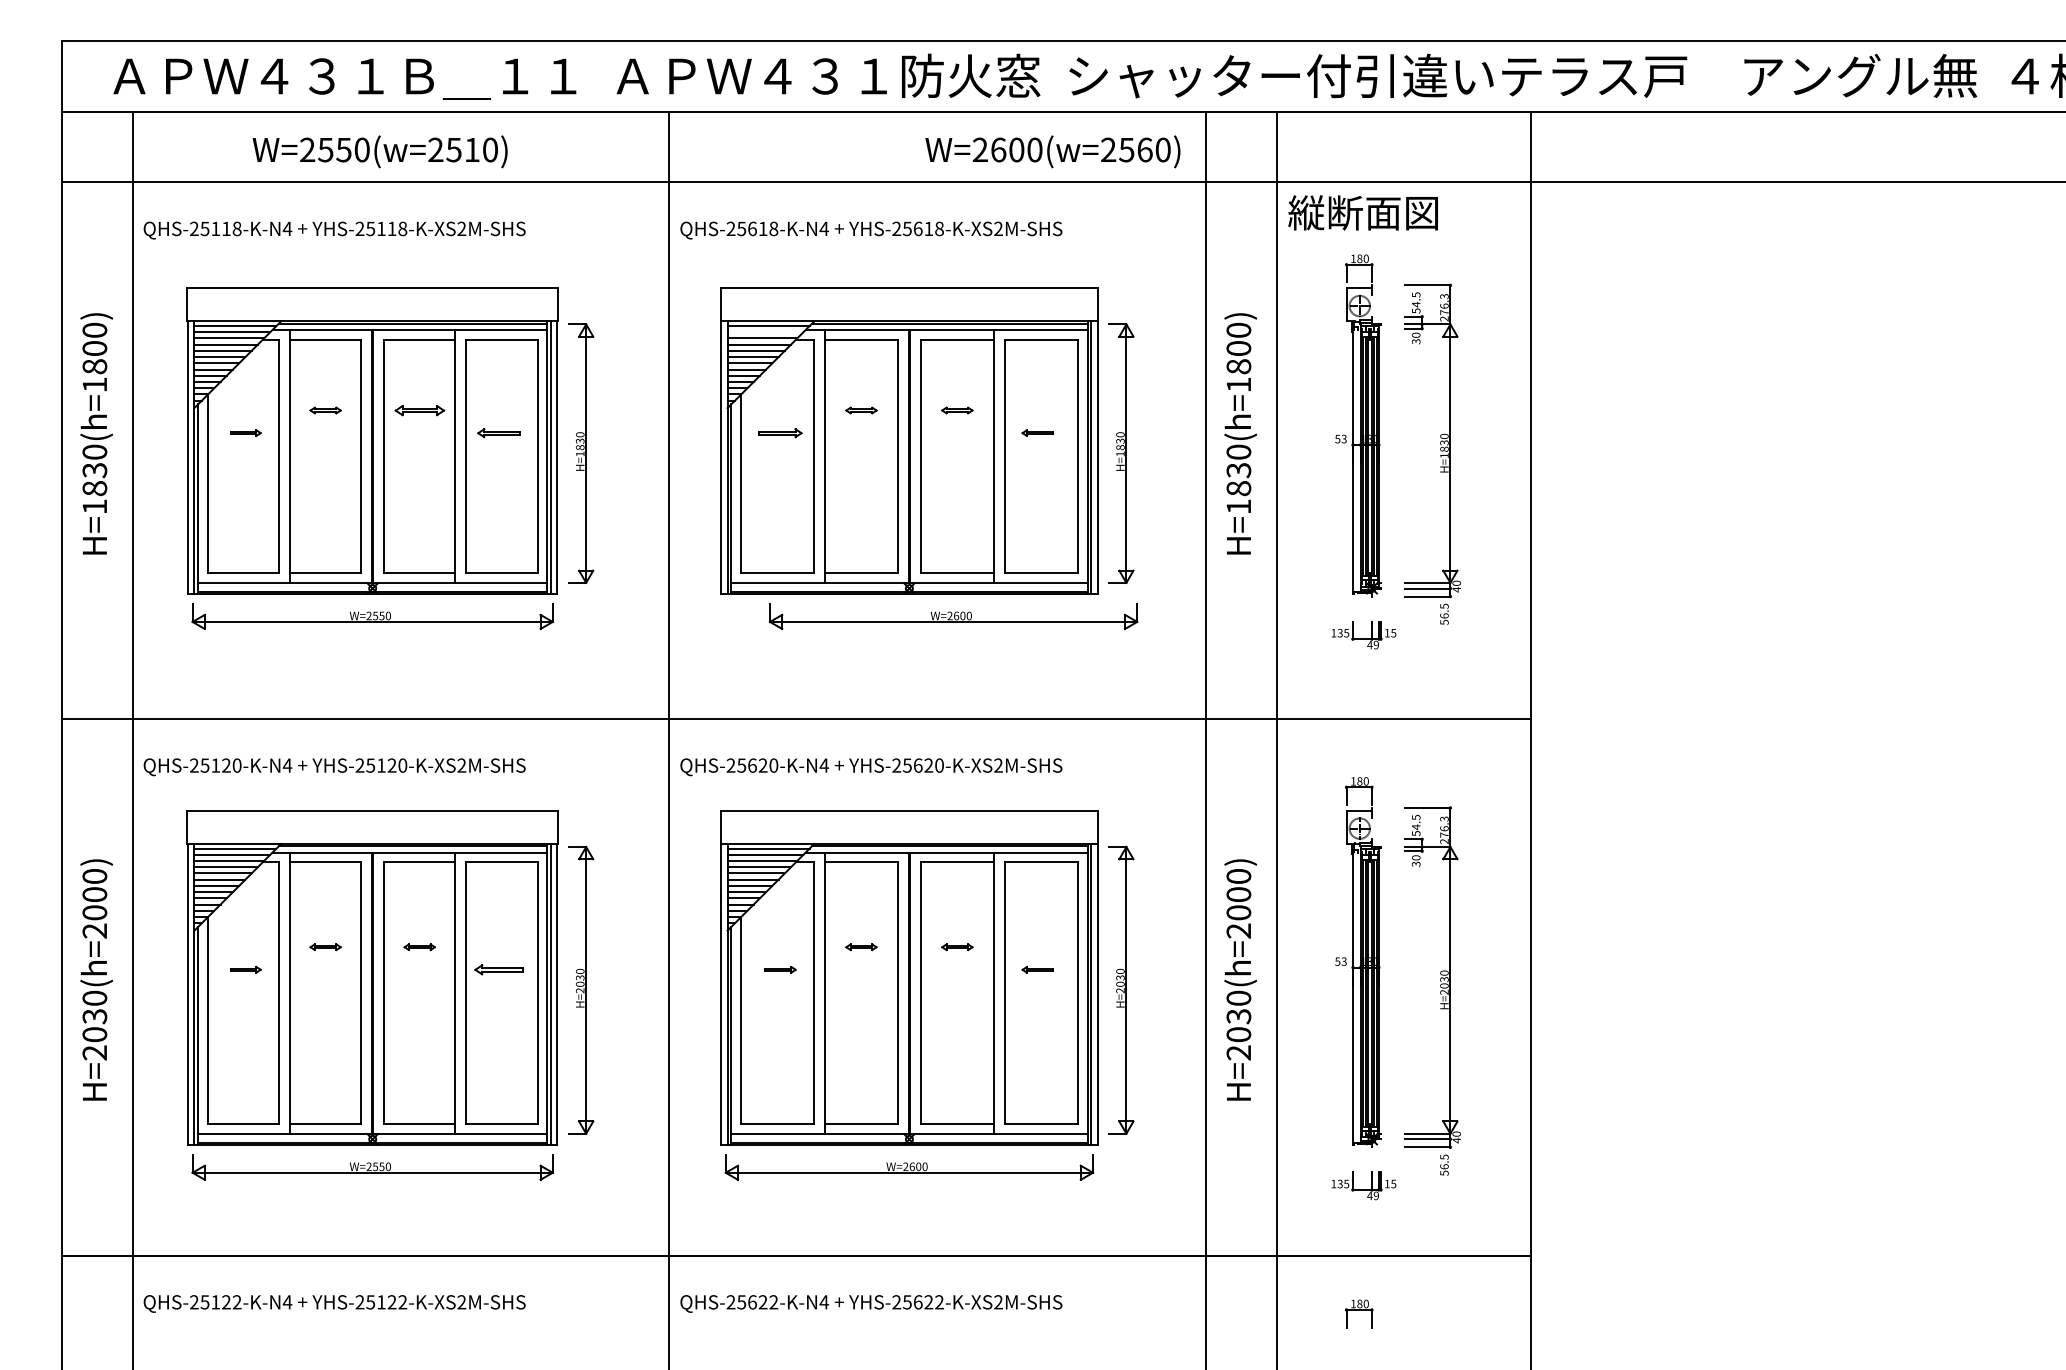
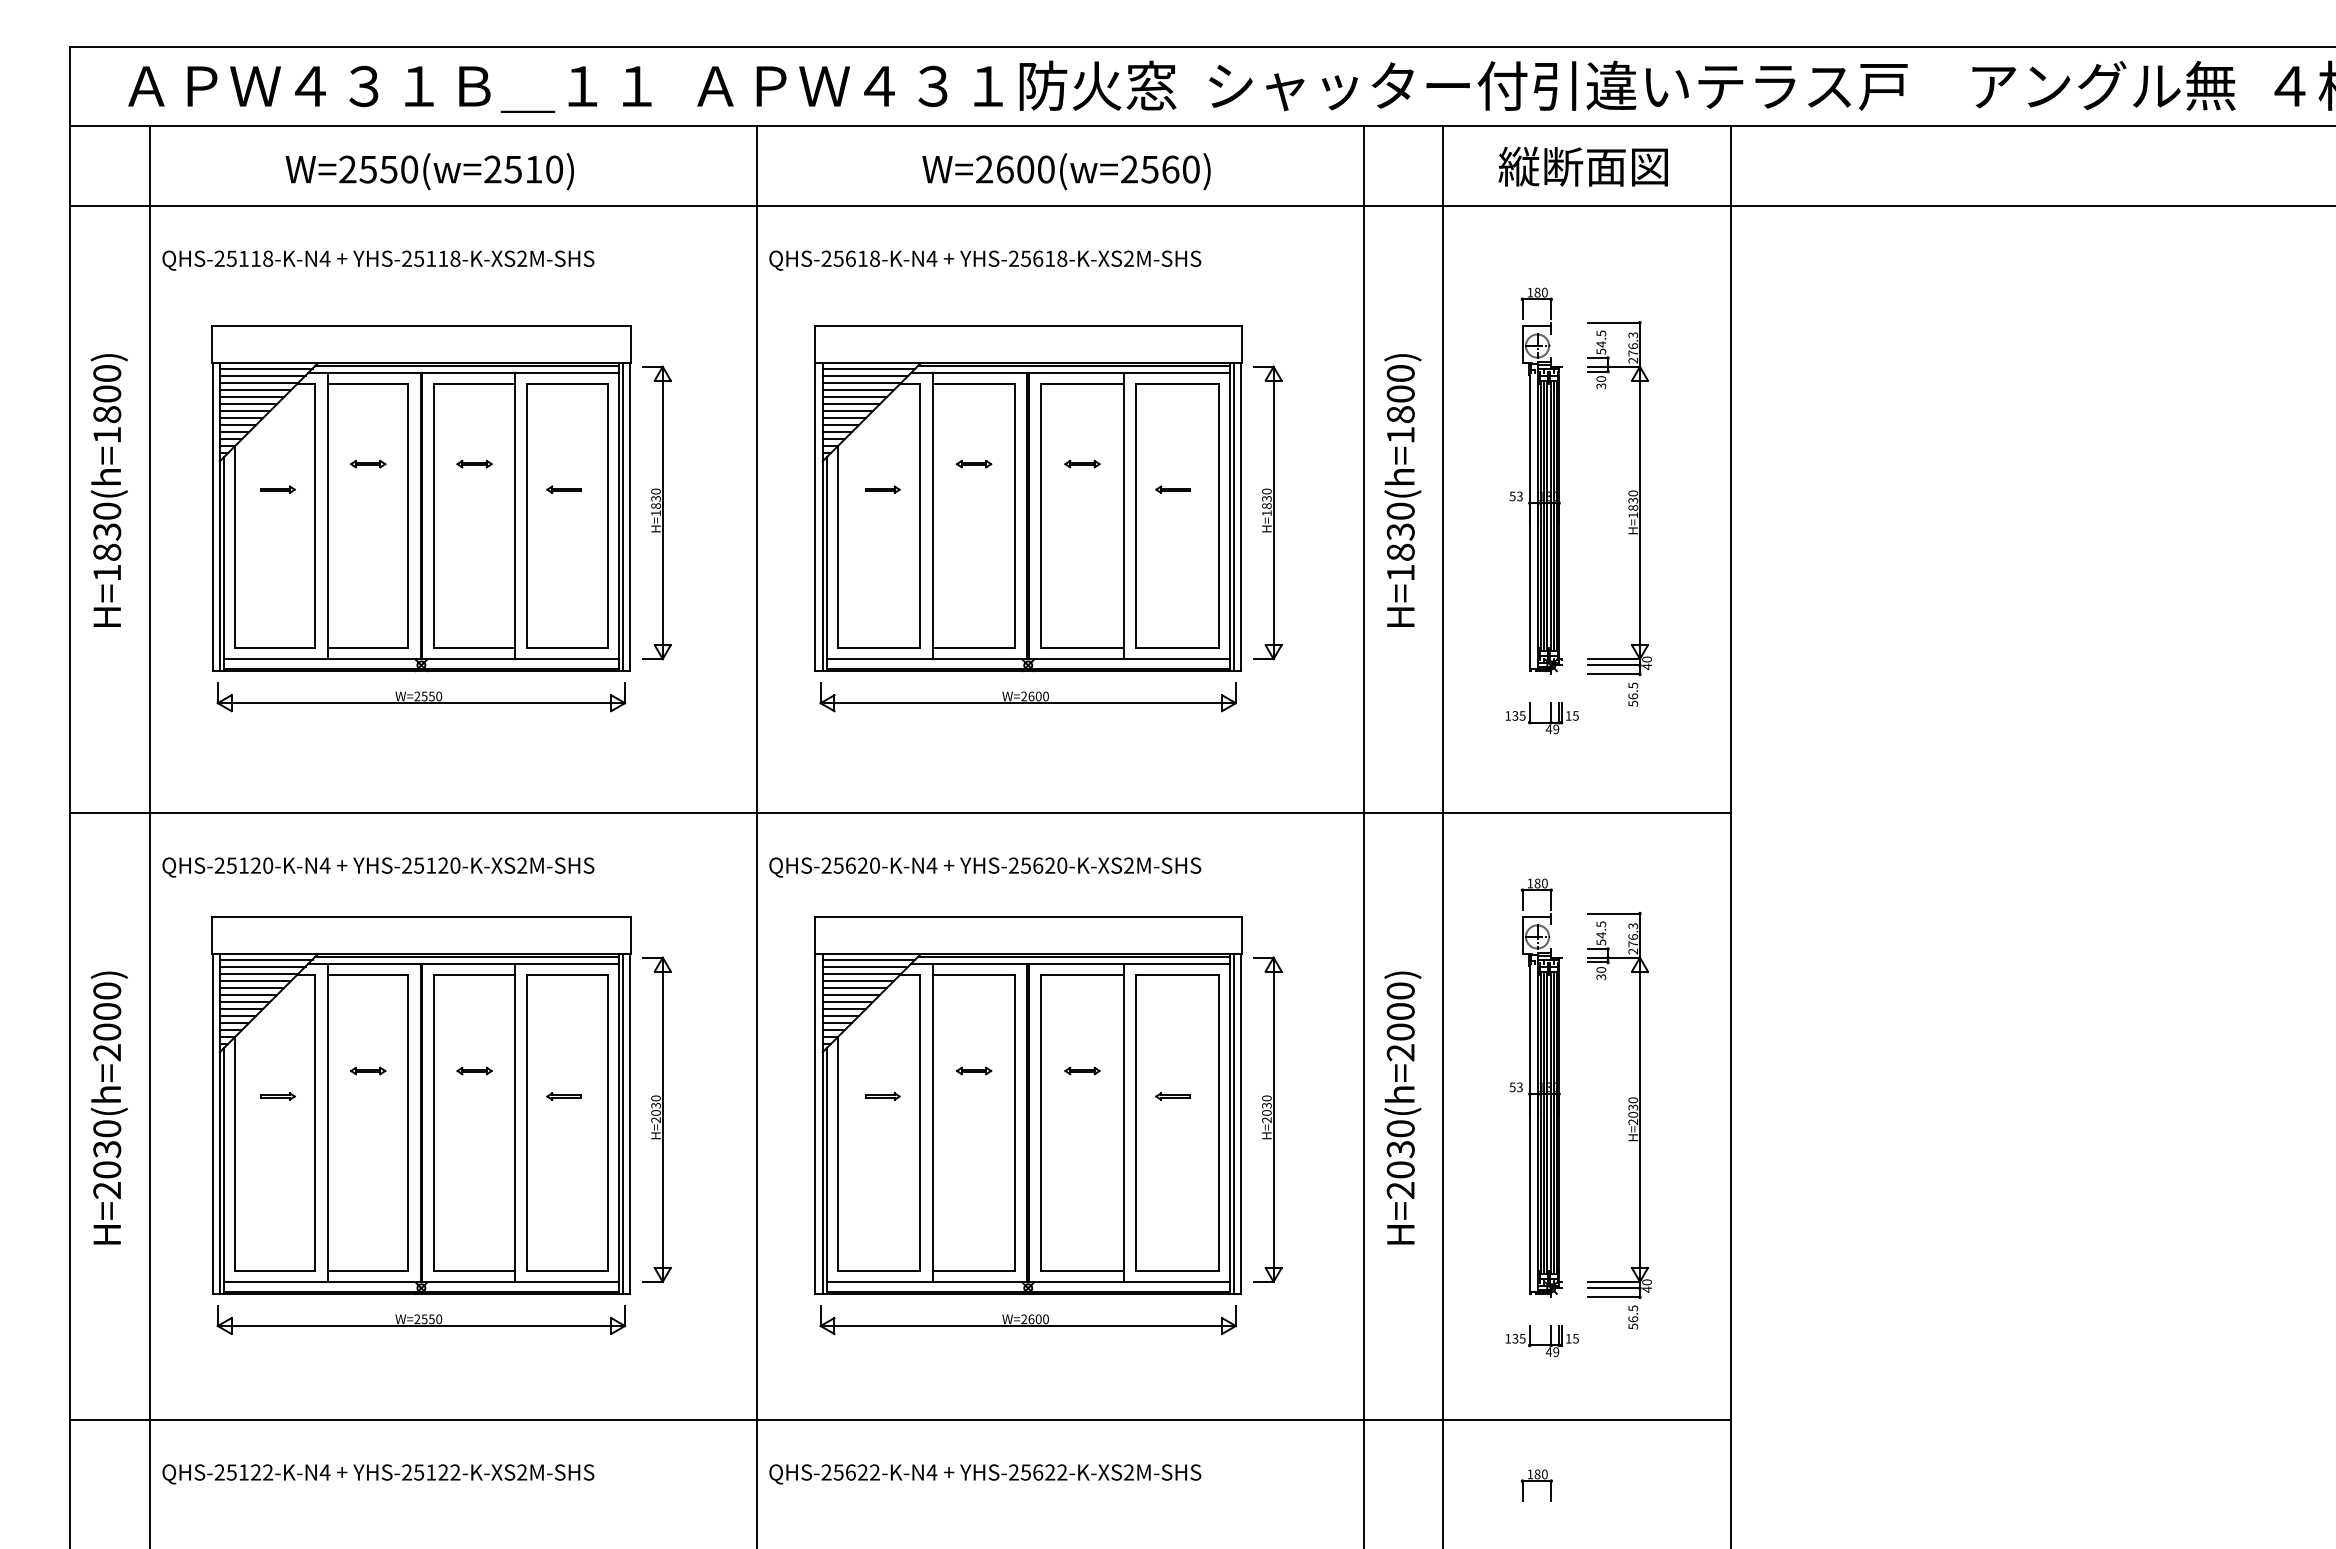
text: (1052, 151) -> (1066, 171), moved
text: (1362, 212) -> (1582, 166), moved
line: (765, 332) -> (865, 375), added
part: (419, 409) -> (474, 463), size x0.62
part: (498, 432) -> (563, 489), size x0.71
part: (780, 432) -> (882, 489), size x0.71
part: (952, 616) -> (1027, 697), moved
part: (498, 969) -> (563, 1096), size x0.62

